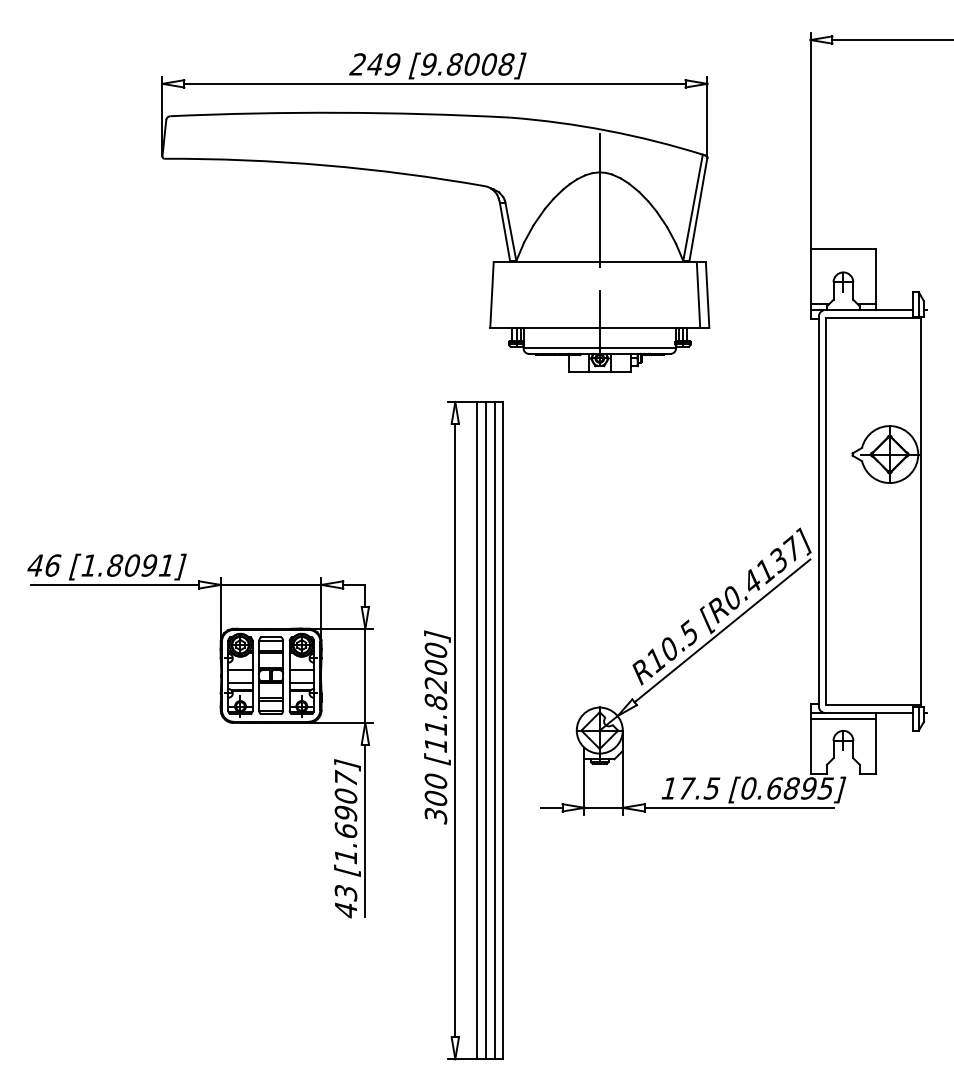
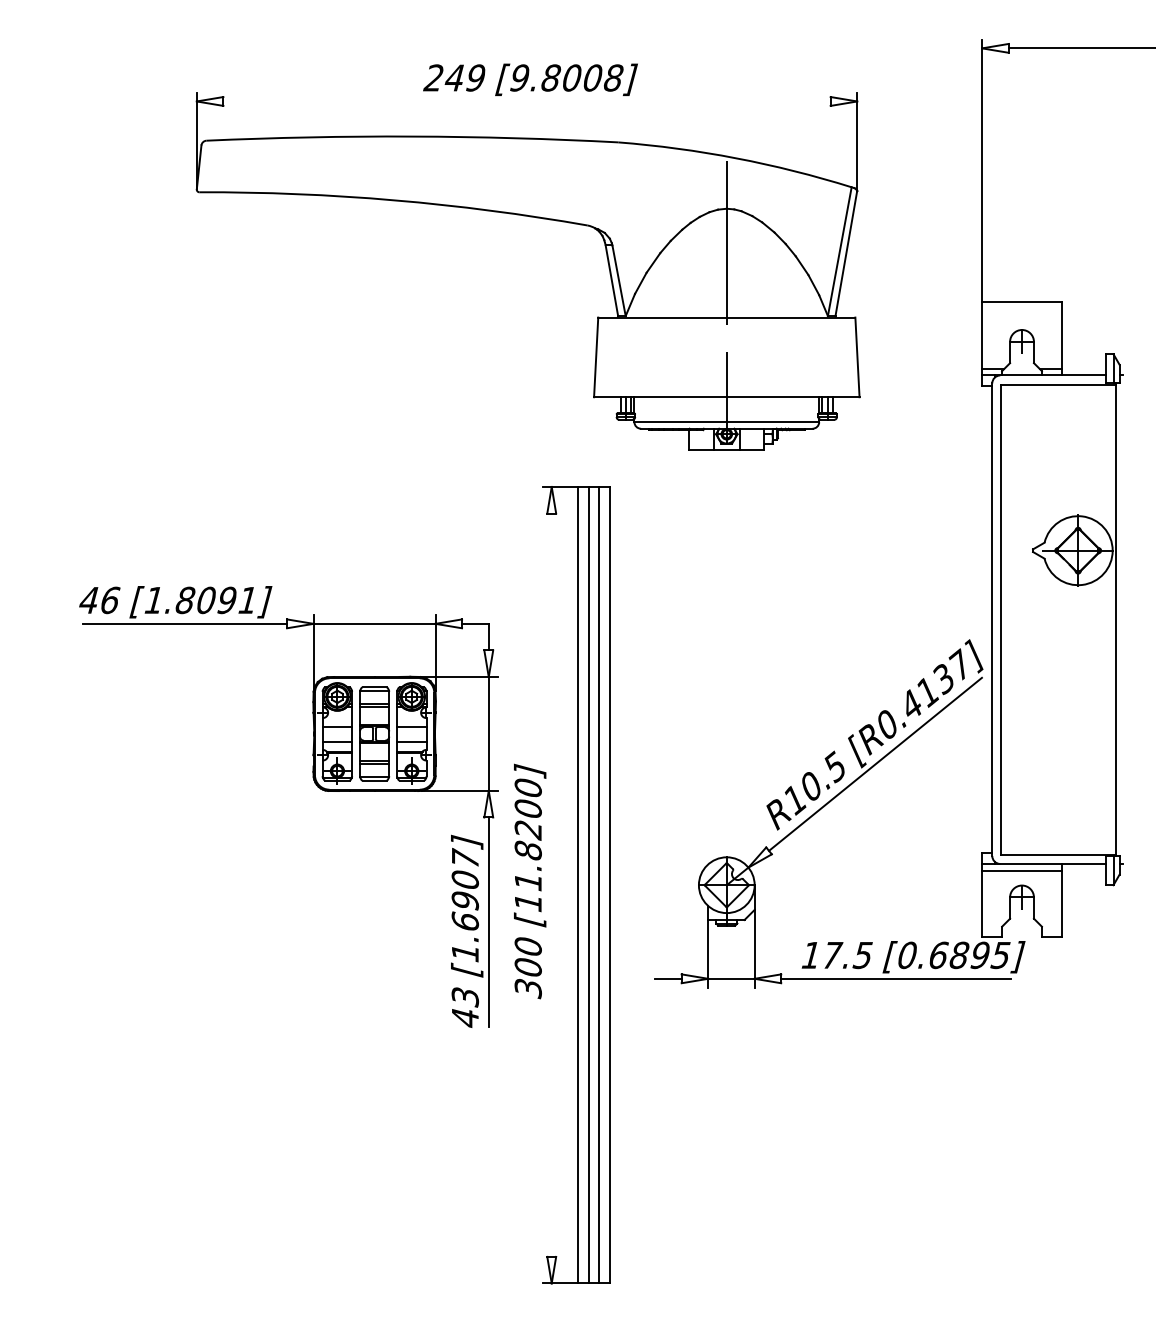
line: (434, 83) -> (526, 101), removed
line: (698, 294) -> (846, 356), removed
part: (222, 718) -> (315, 785), moved
line: (455, 730) -> (551, 885), removed

